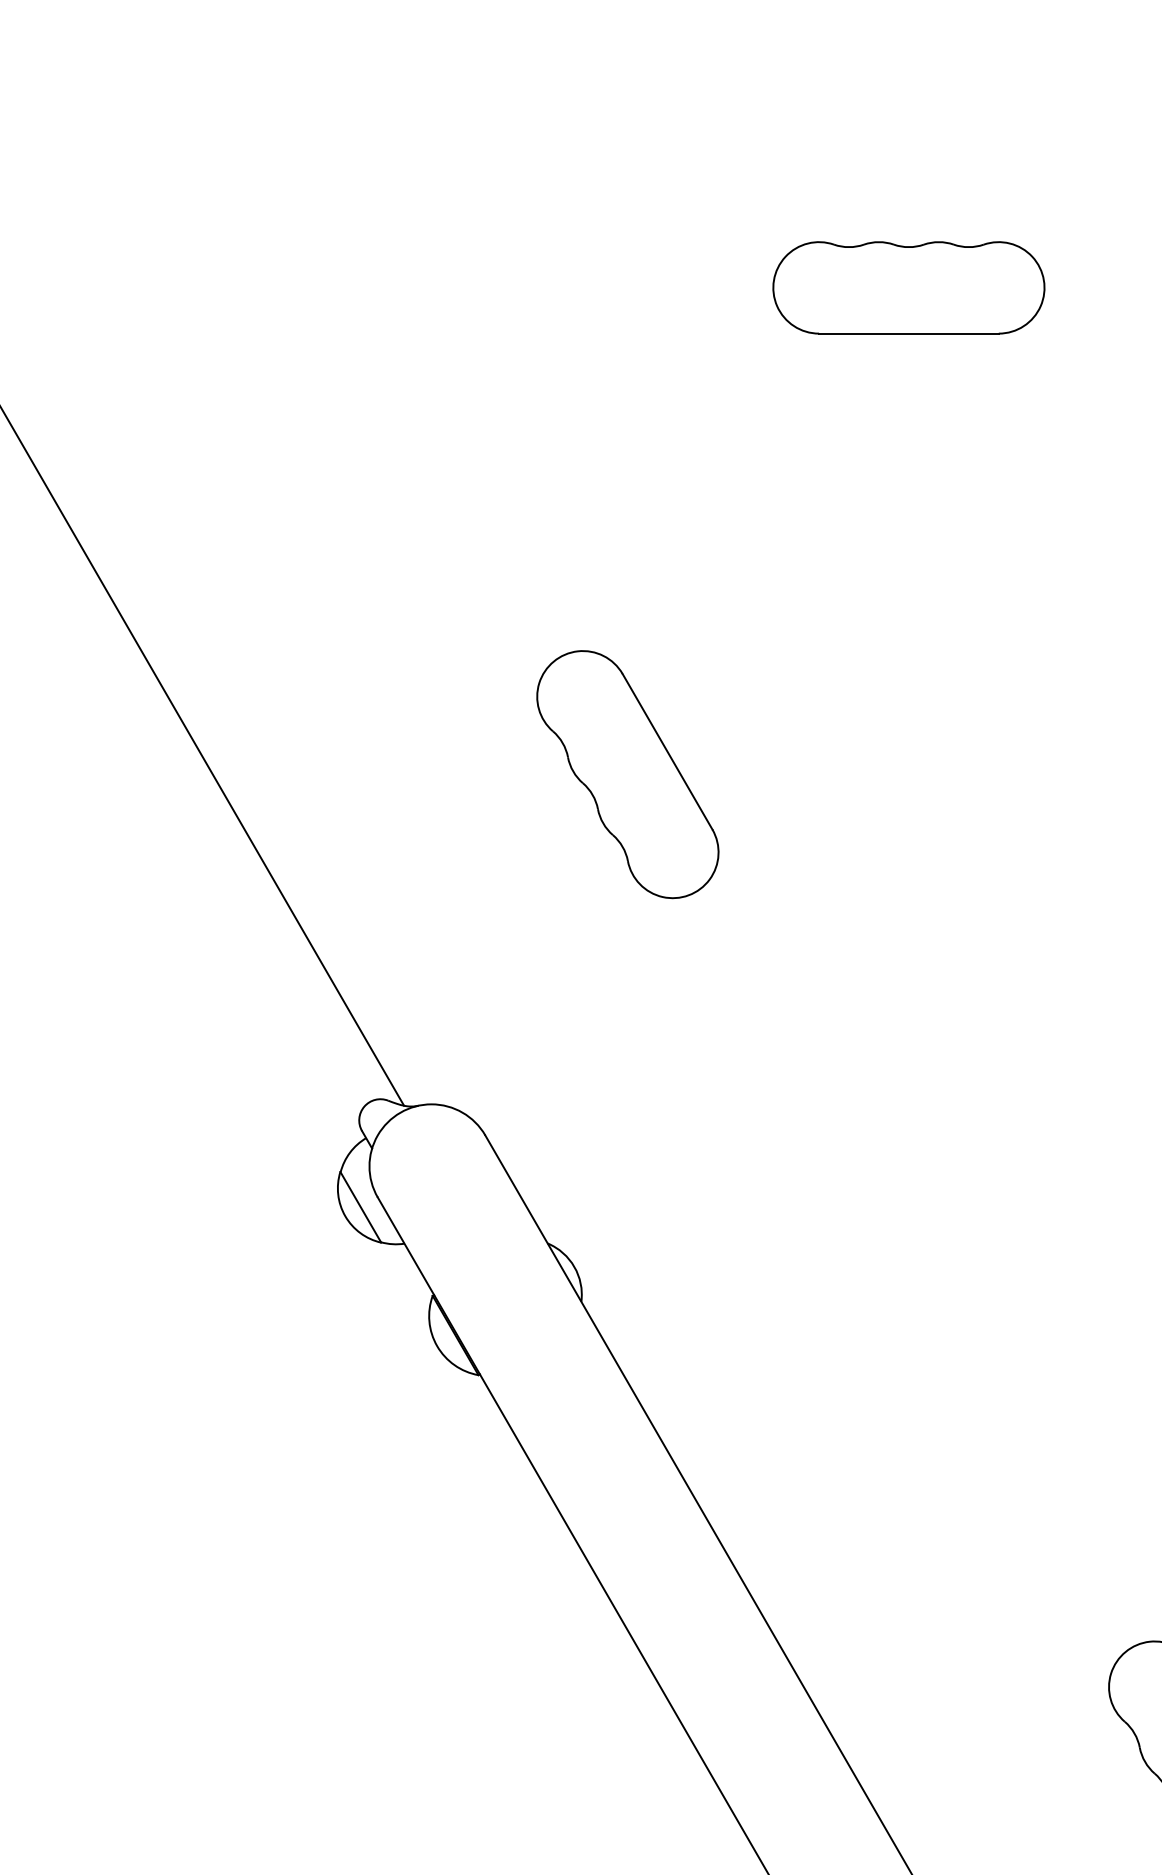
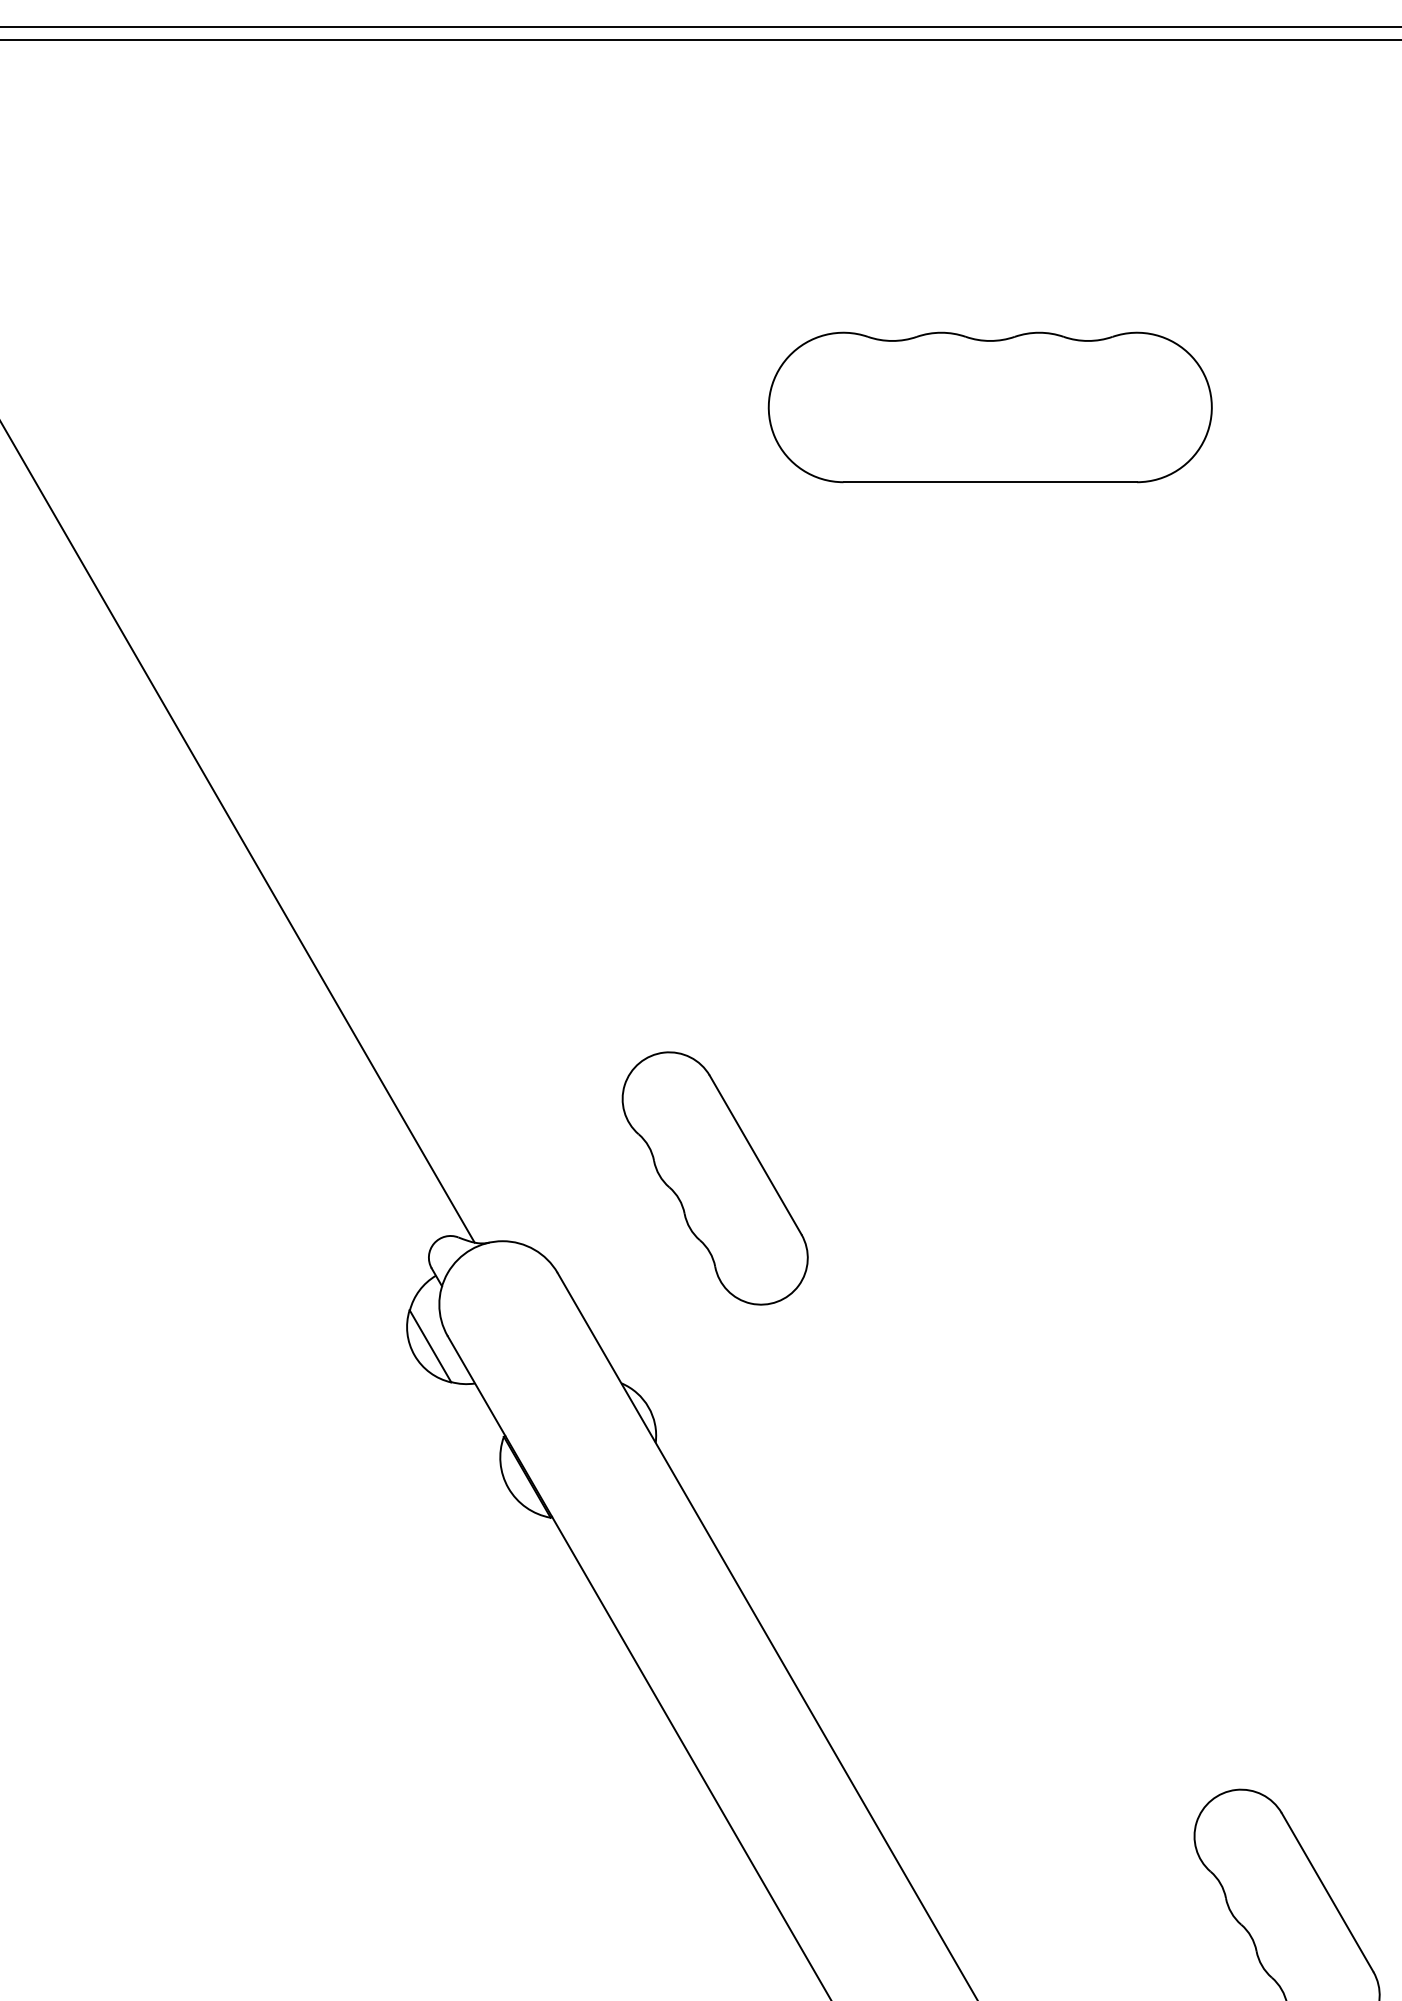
part: (908, 287) -> (989, 407), size x1.6
part: (627, 774) -> (714, 1178), moved

